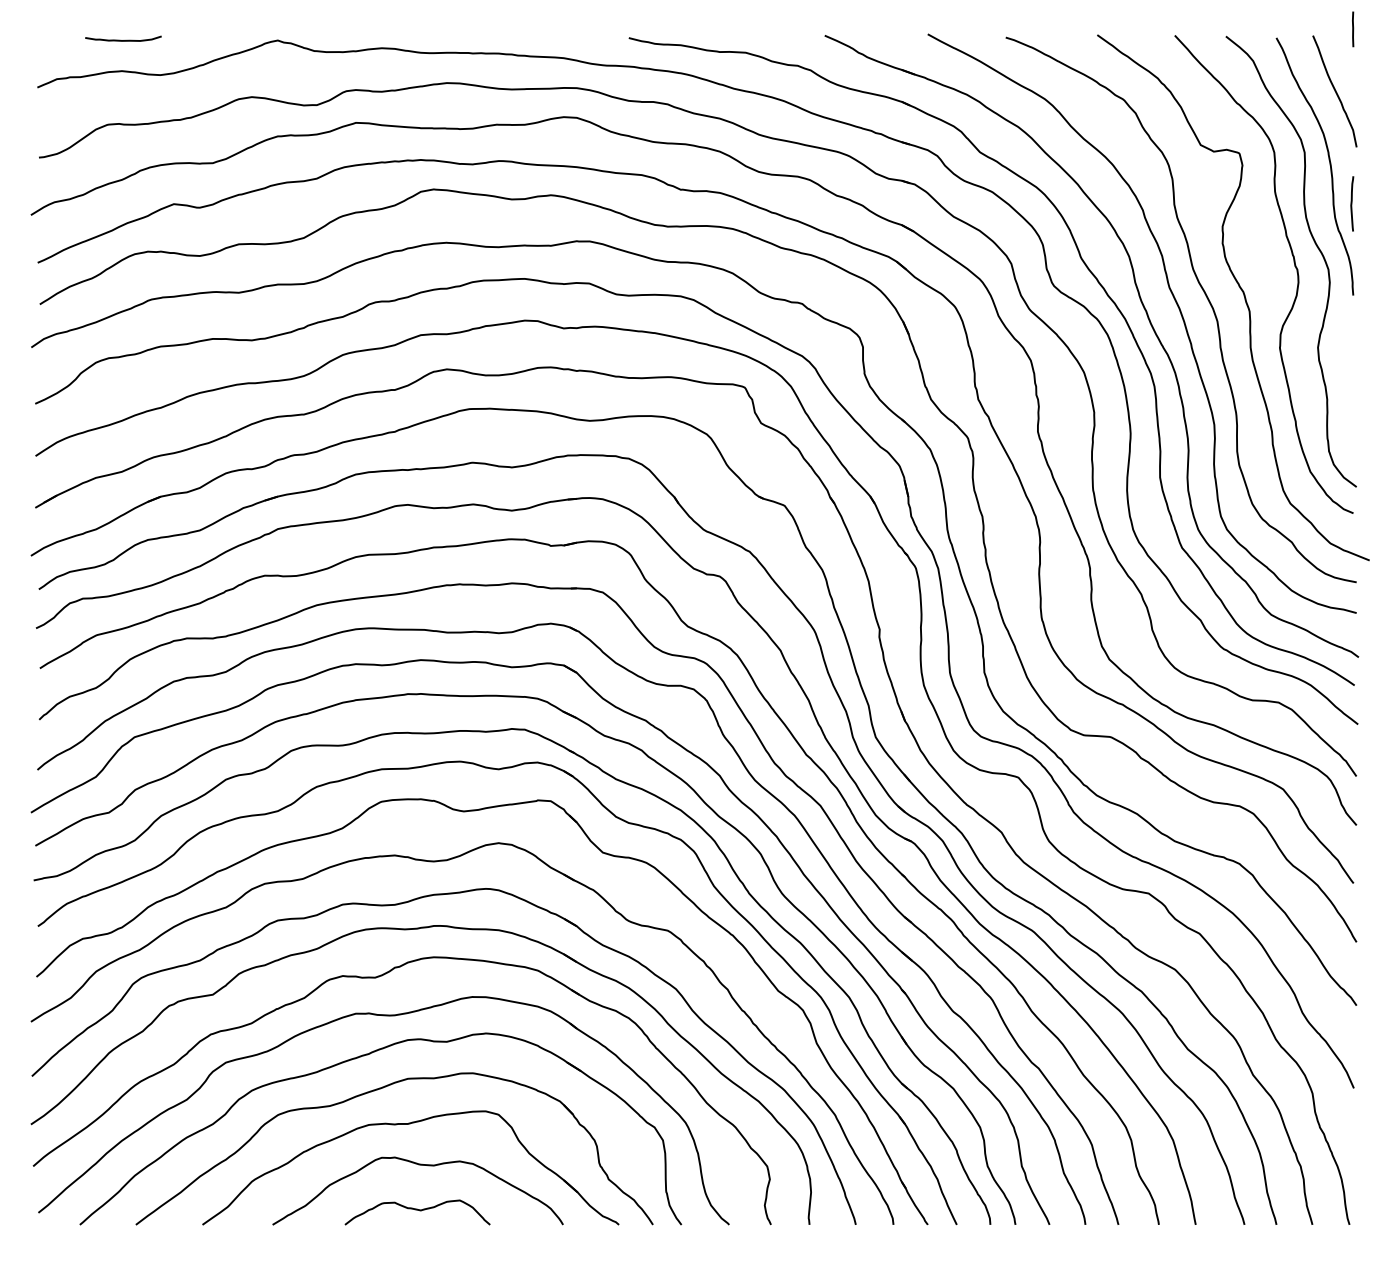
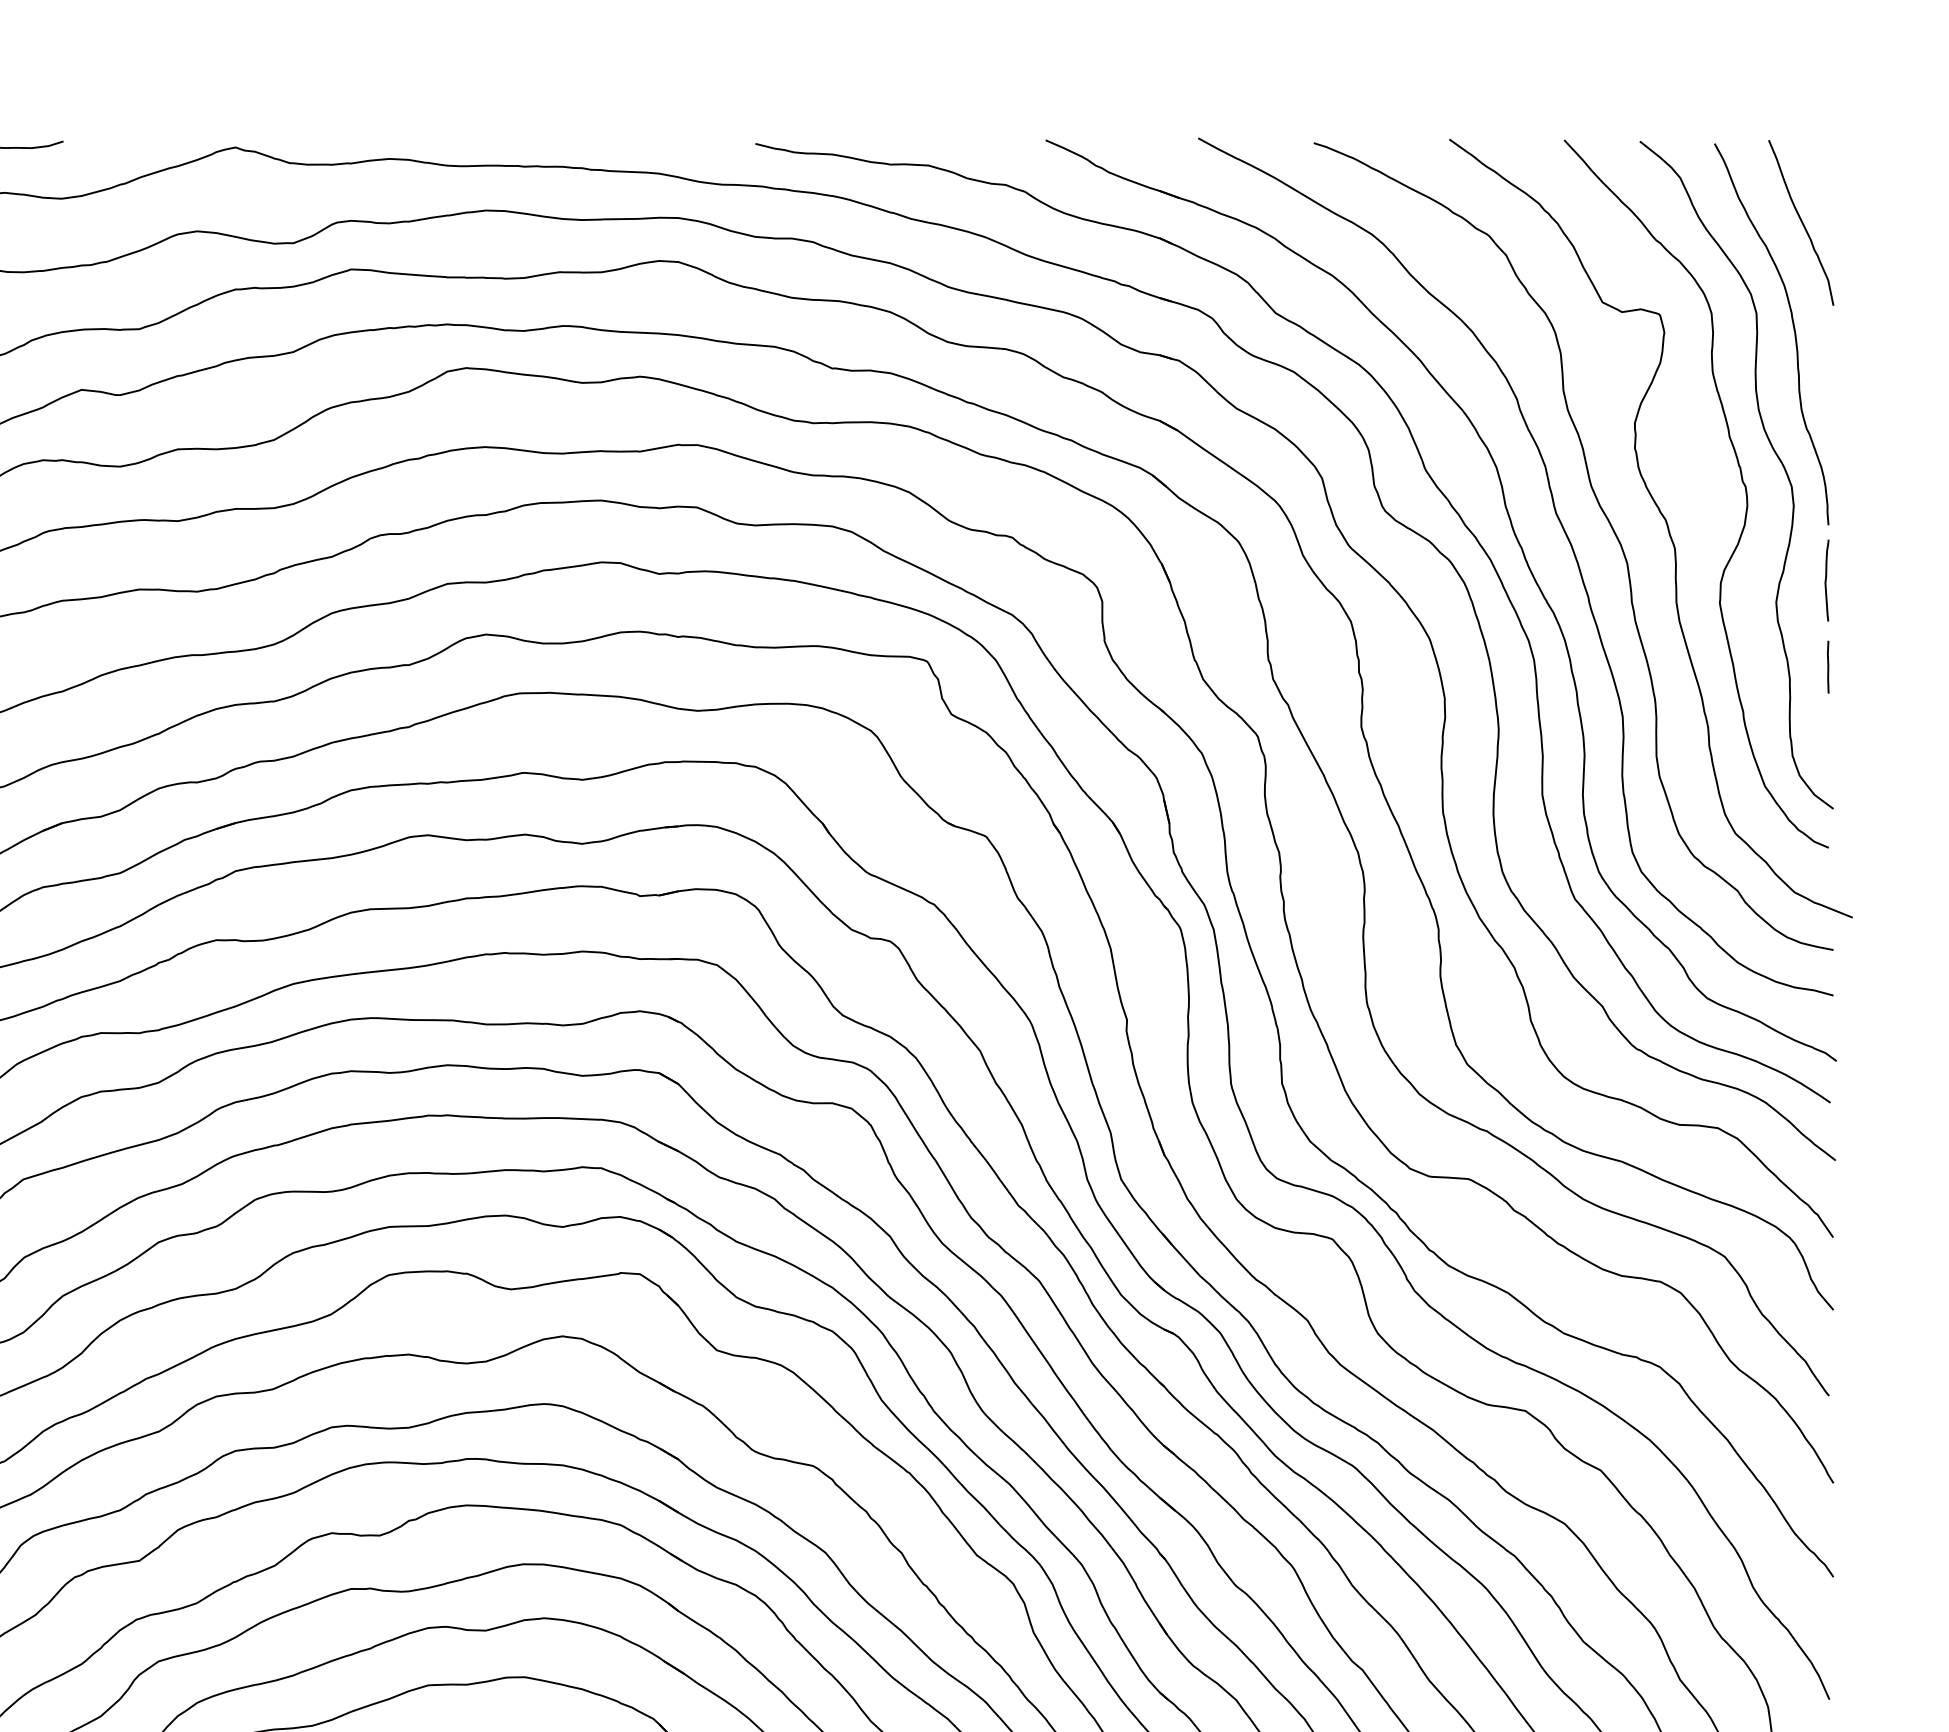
line: (1353, 29) -> (1828, 667), moved
curve: (1352, 203) -> (1827, 579), moved

